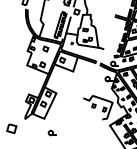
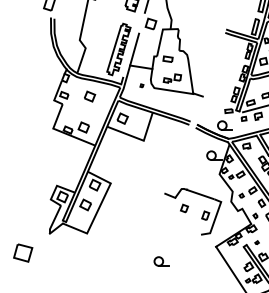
part: (51, 133) -> (160, 262), moved

